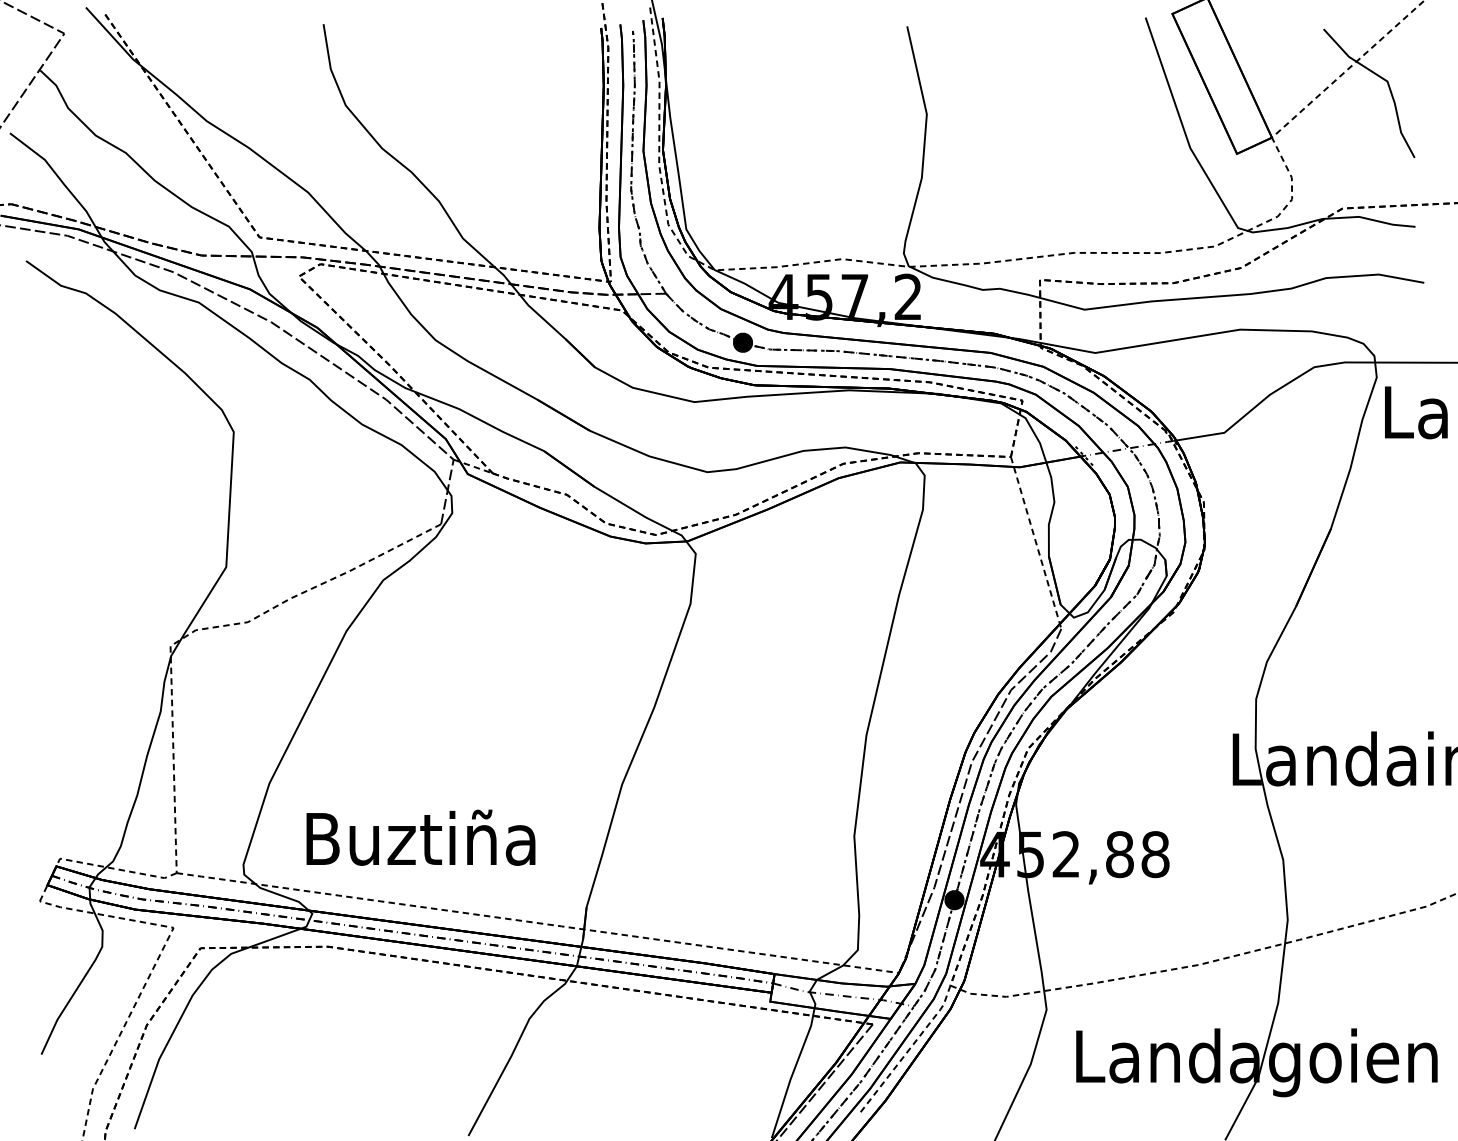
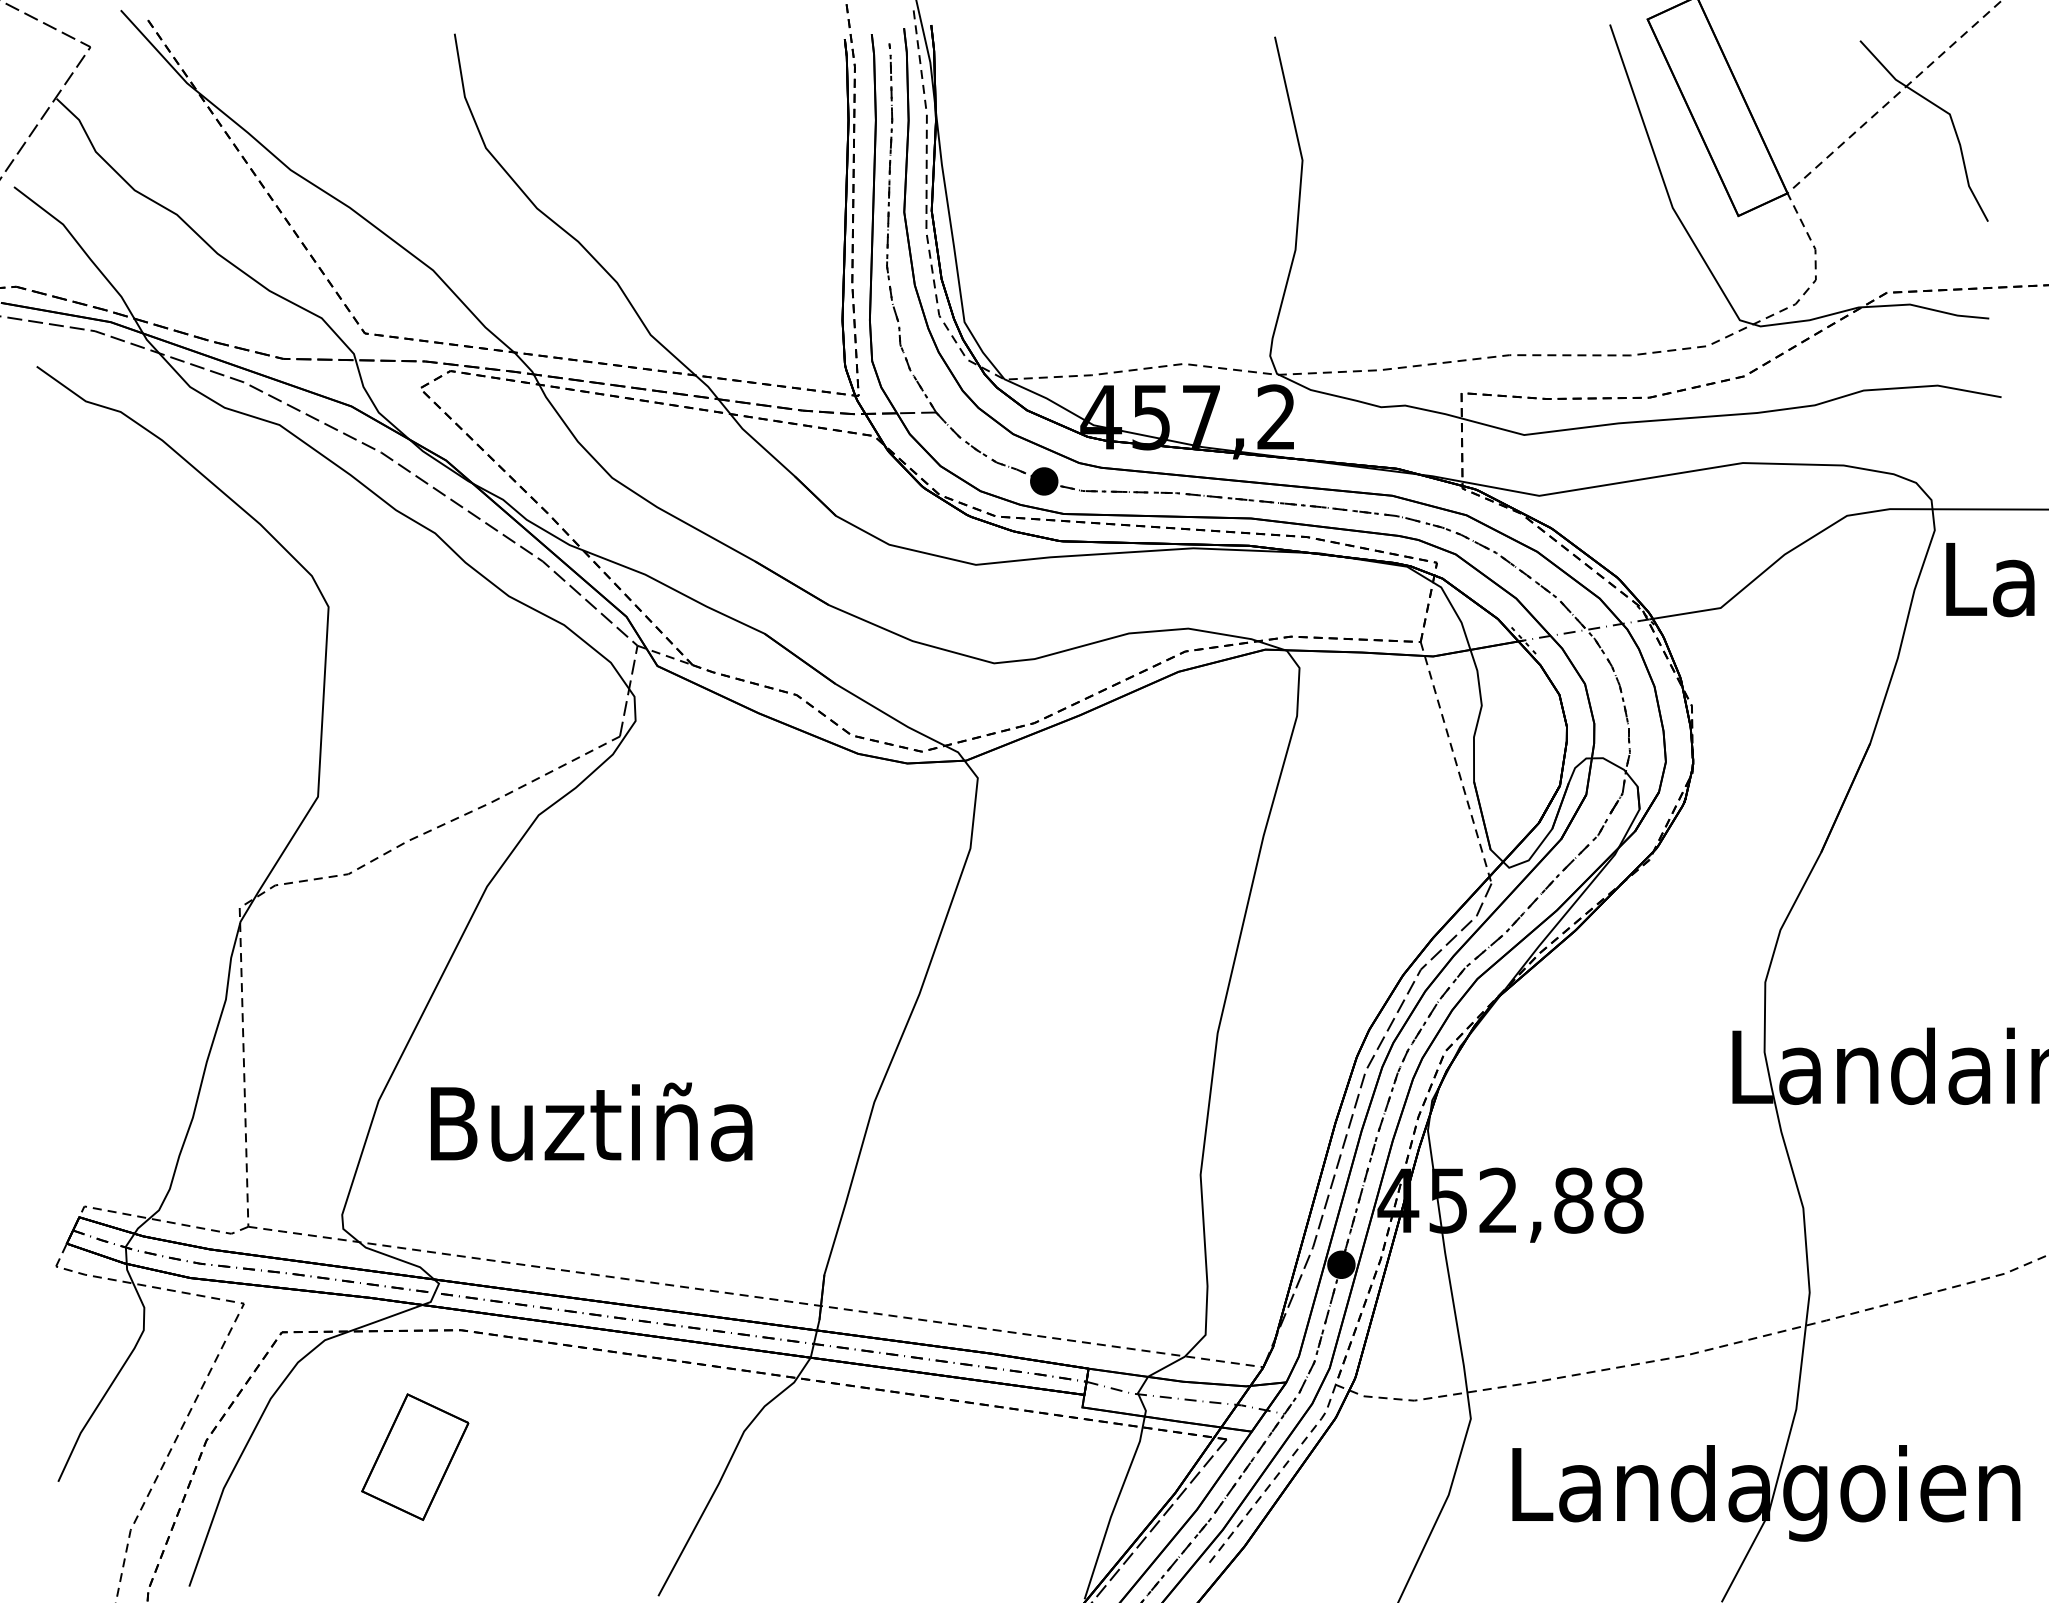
text: (420, 837) -> (591, 1121), moved
part: (295, 1036) -> (415, 1456), added

